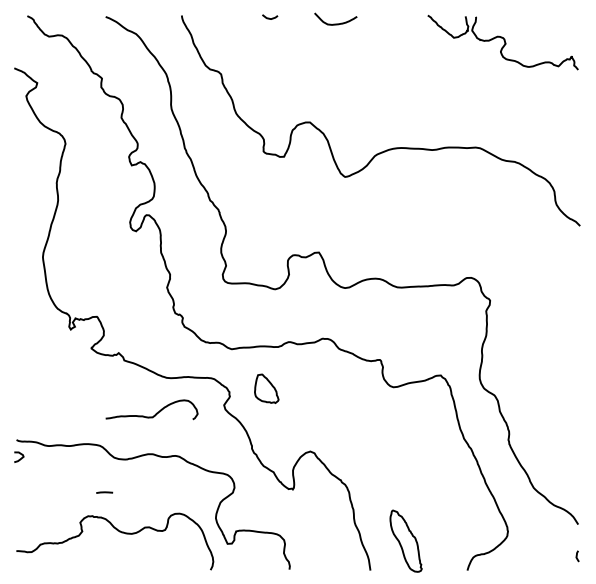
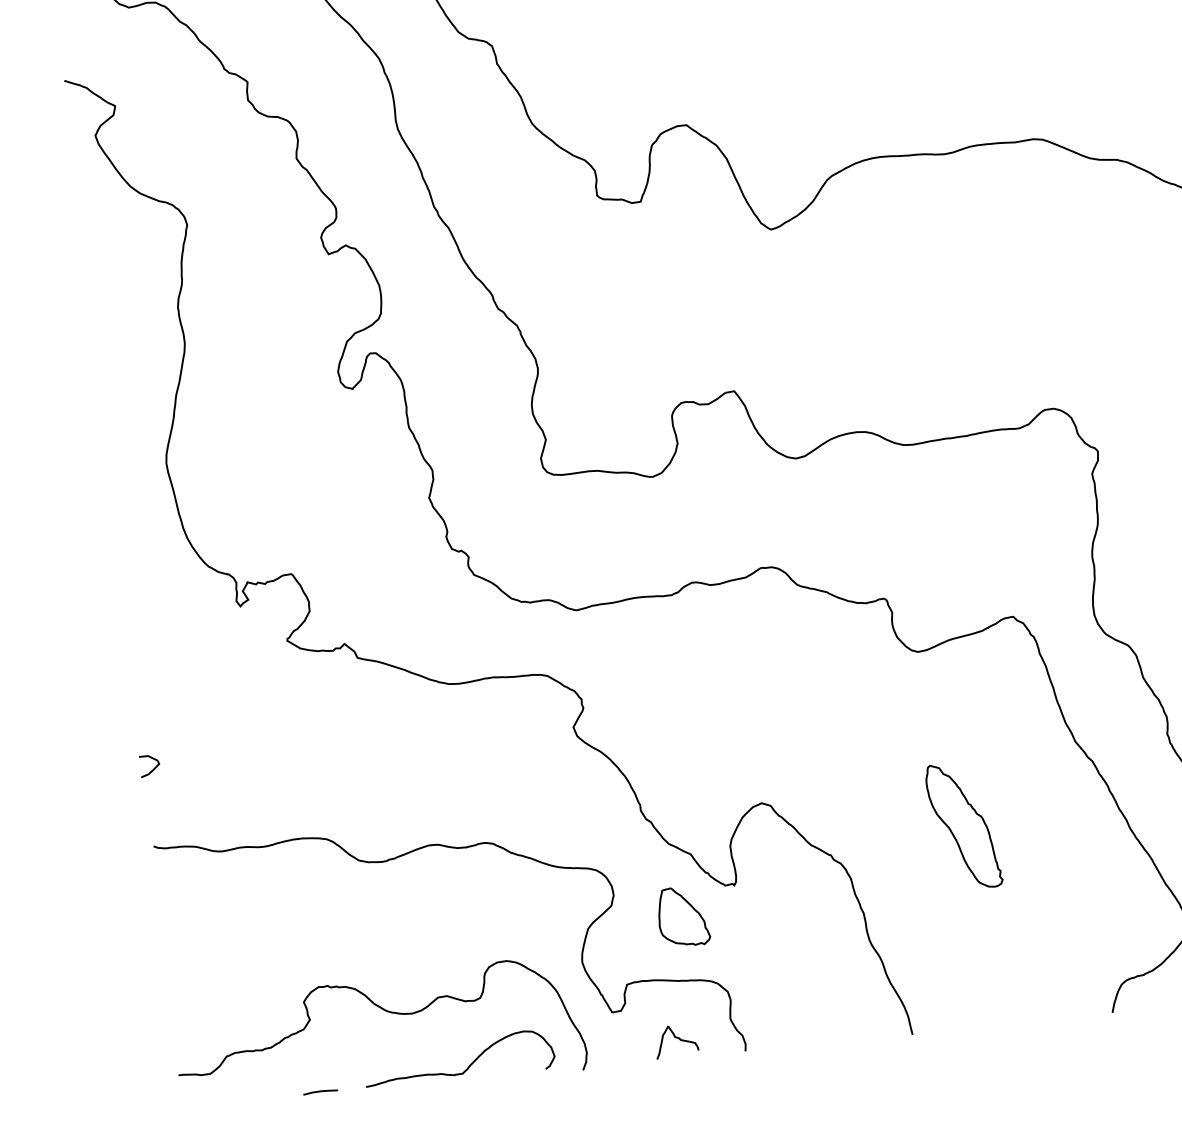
part: (266, 388) -> (682, 916), moved
curve: (155, 413) -> (467, 1065), moved
curve: (19, 458) -> (151, 768), moved
line: (104, 492) -> (320, 1091), moved
part: (405, 540) -> (962, 824), moved
curve: (256, 560) -> (675, 1040), added

